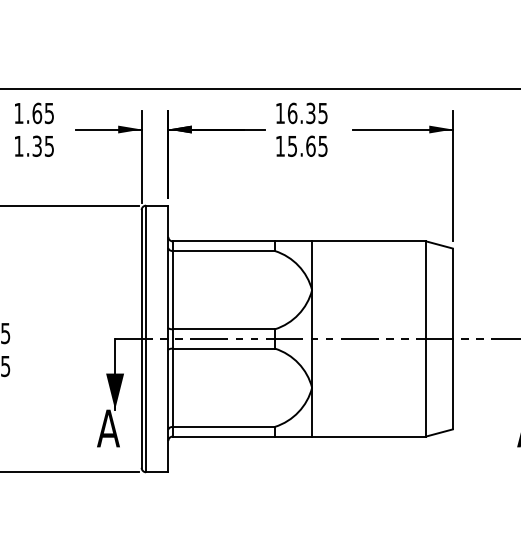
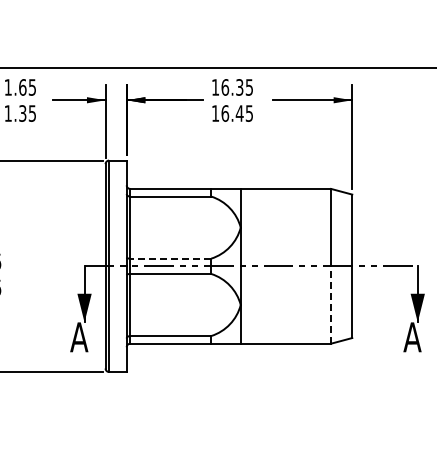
text: (301, 146) -> (232, 113), 15.65 -> 16.45
line: (223, 329) -> (170, 258), solid -> dashed
line: (426, 388) -> (331, 305), solid -> dashed

